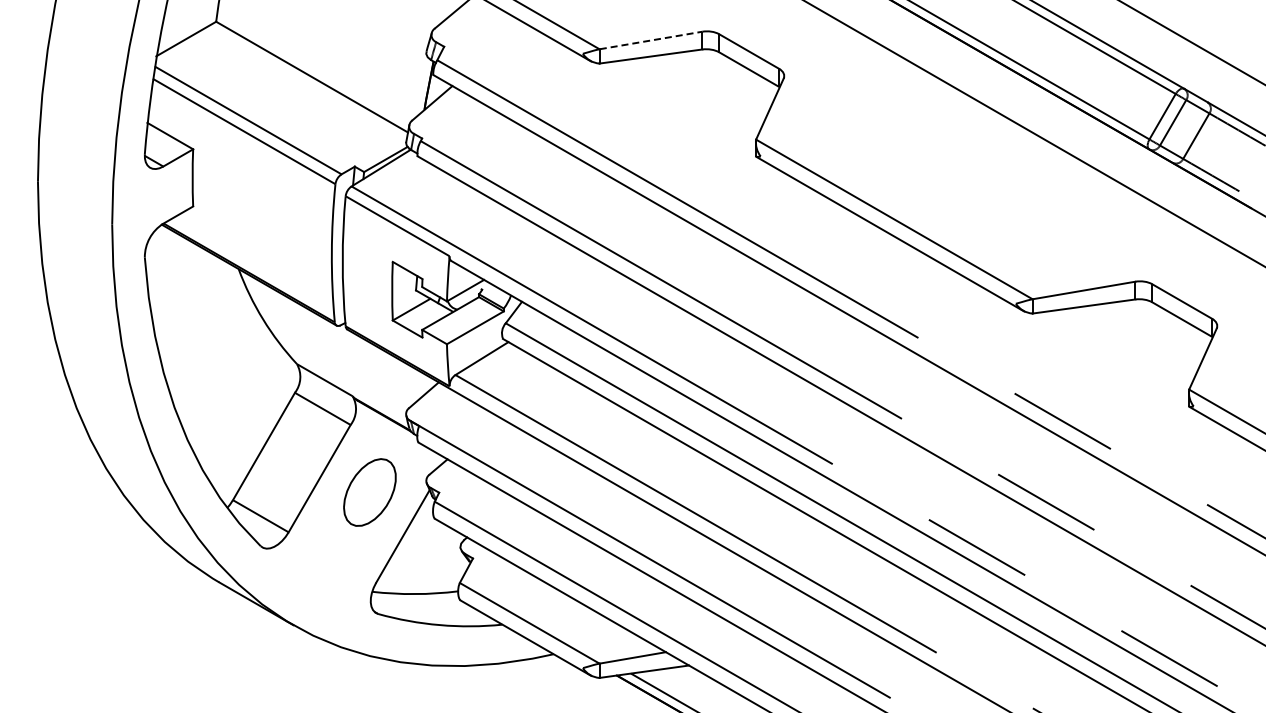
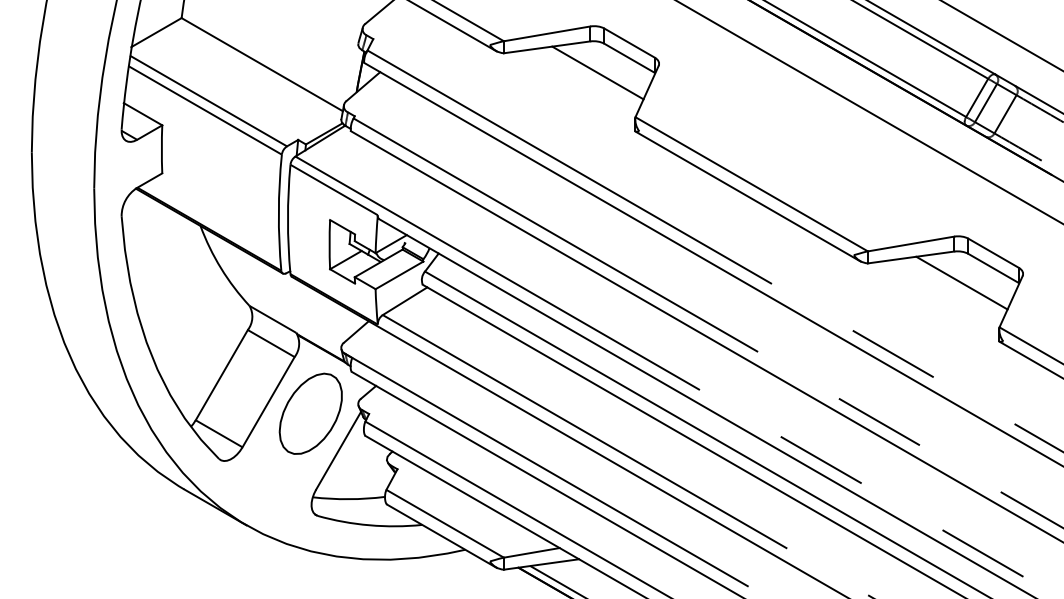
line: (651, 40) -> (547, 33), dashed -> solid
line: (711, 86) -> (597, 72), added
line: (1144, 336) -> (961, 282), added
part: (369, 492) -> (310, 413), size x1.43

